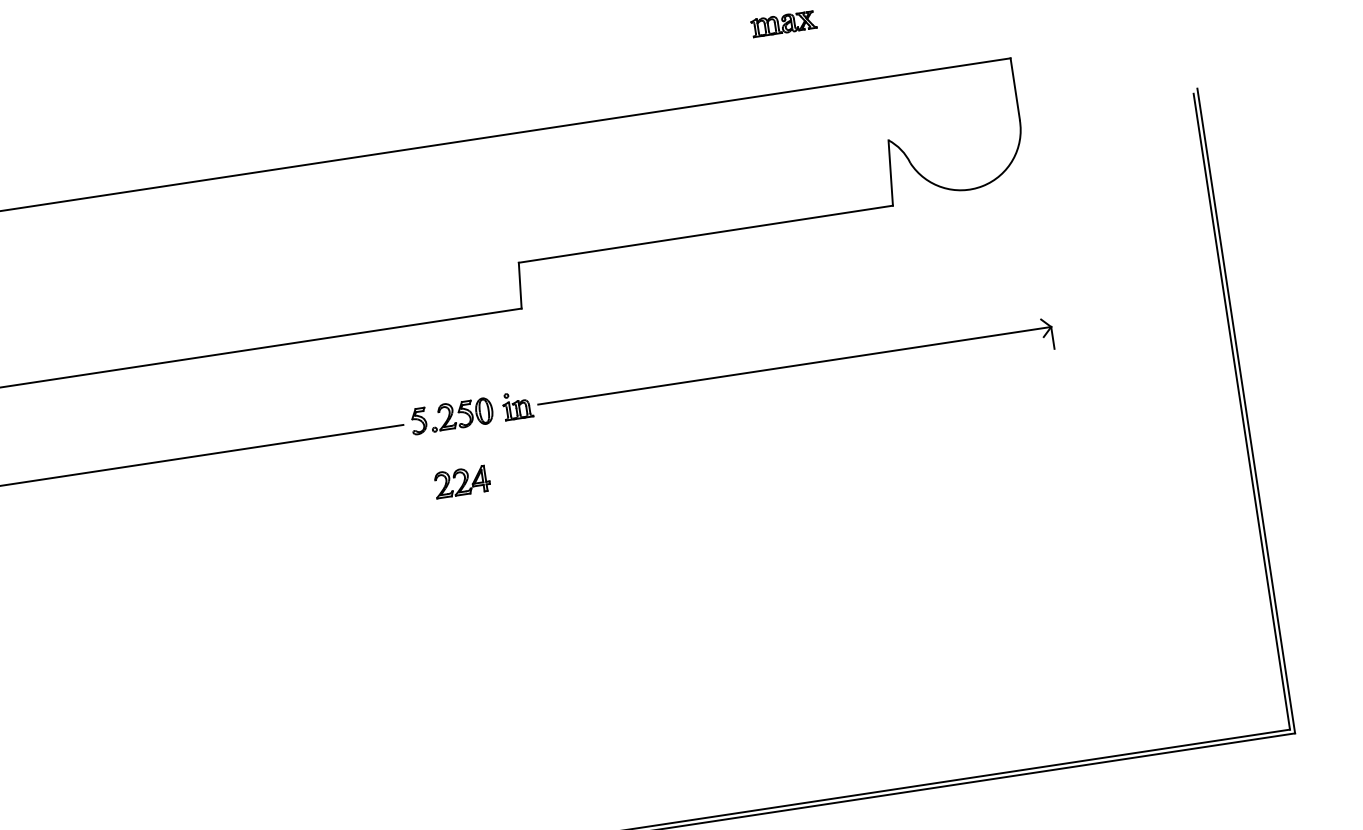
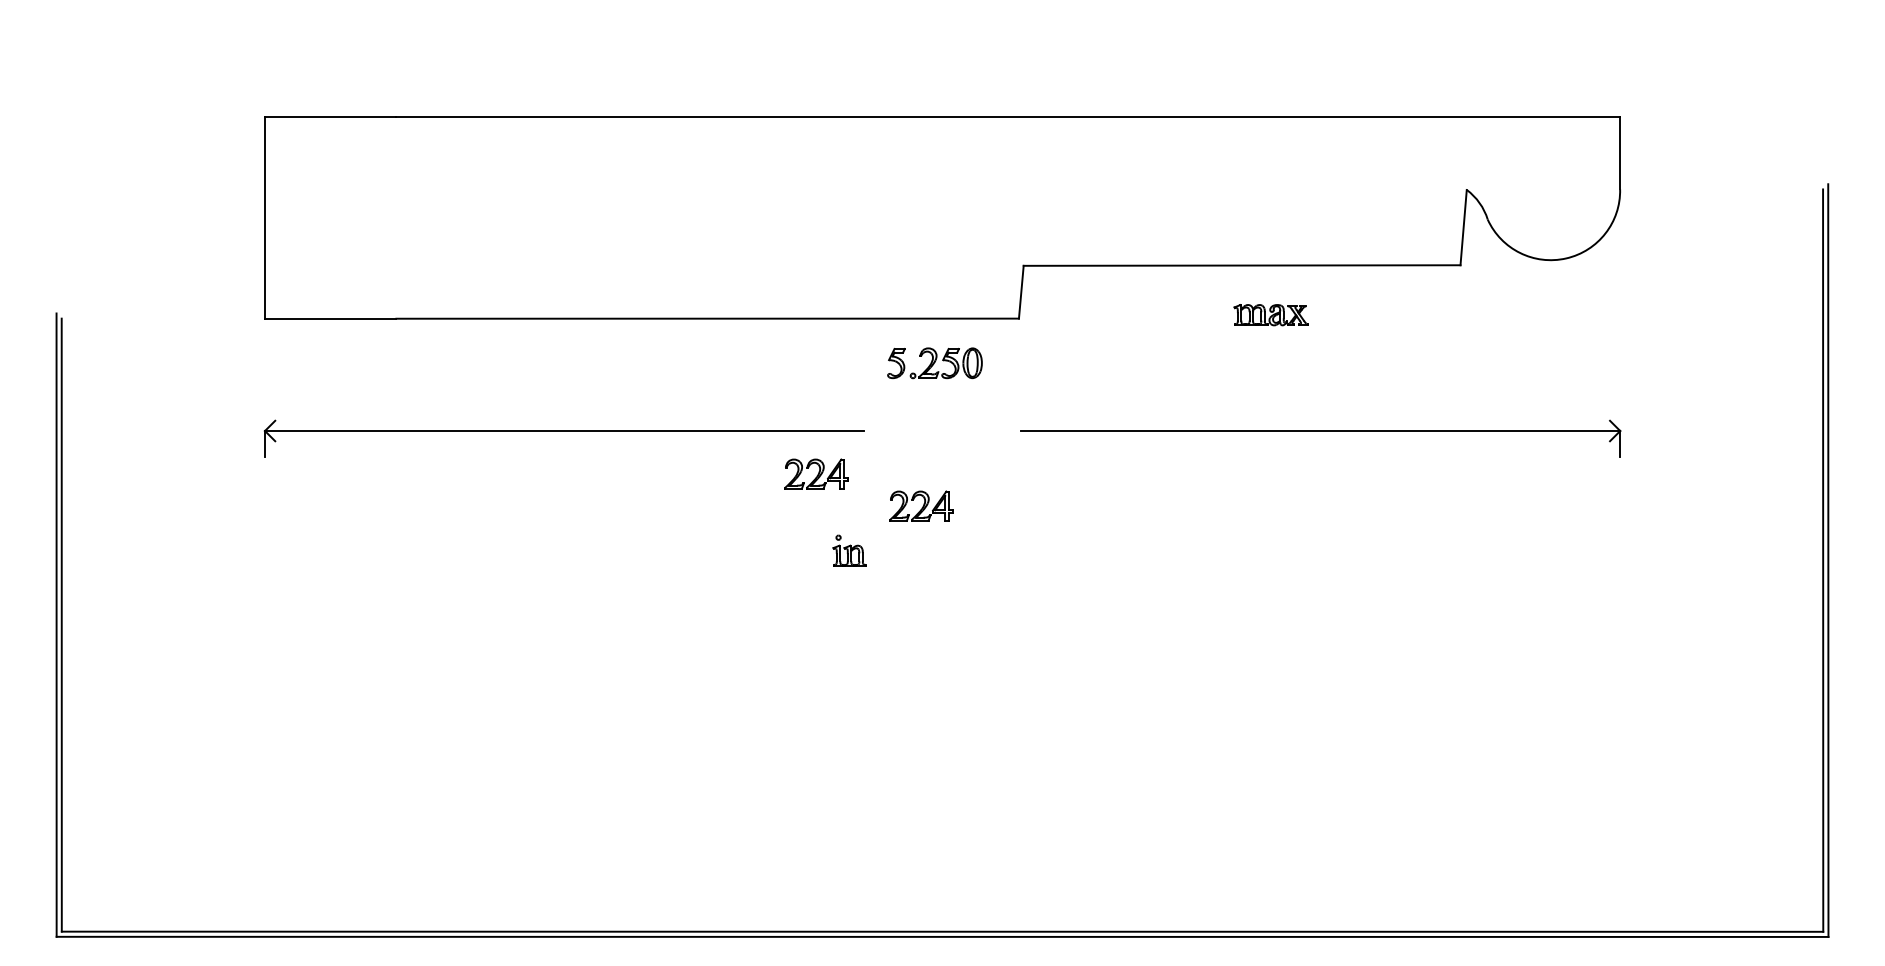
part: (783, 24) -> (1270, 315), moved
part: (517, 405) -> (849, 550), moved
part: (451, 416) -> (934, 363), moved
part: (368, 467) -> (816, 473), added

